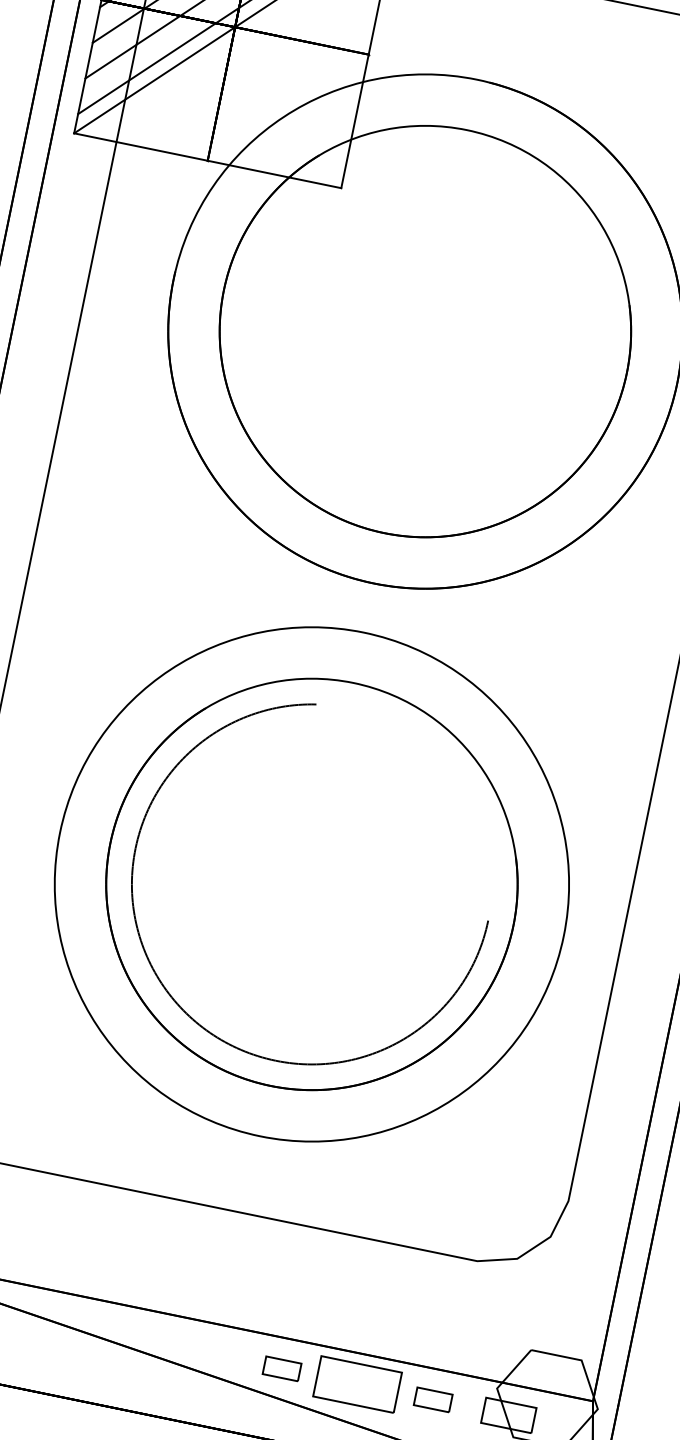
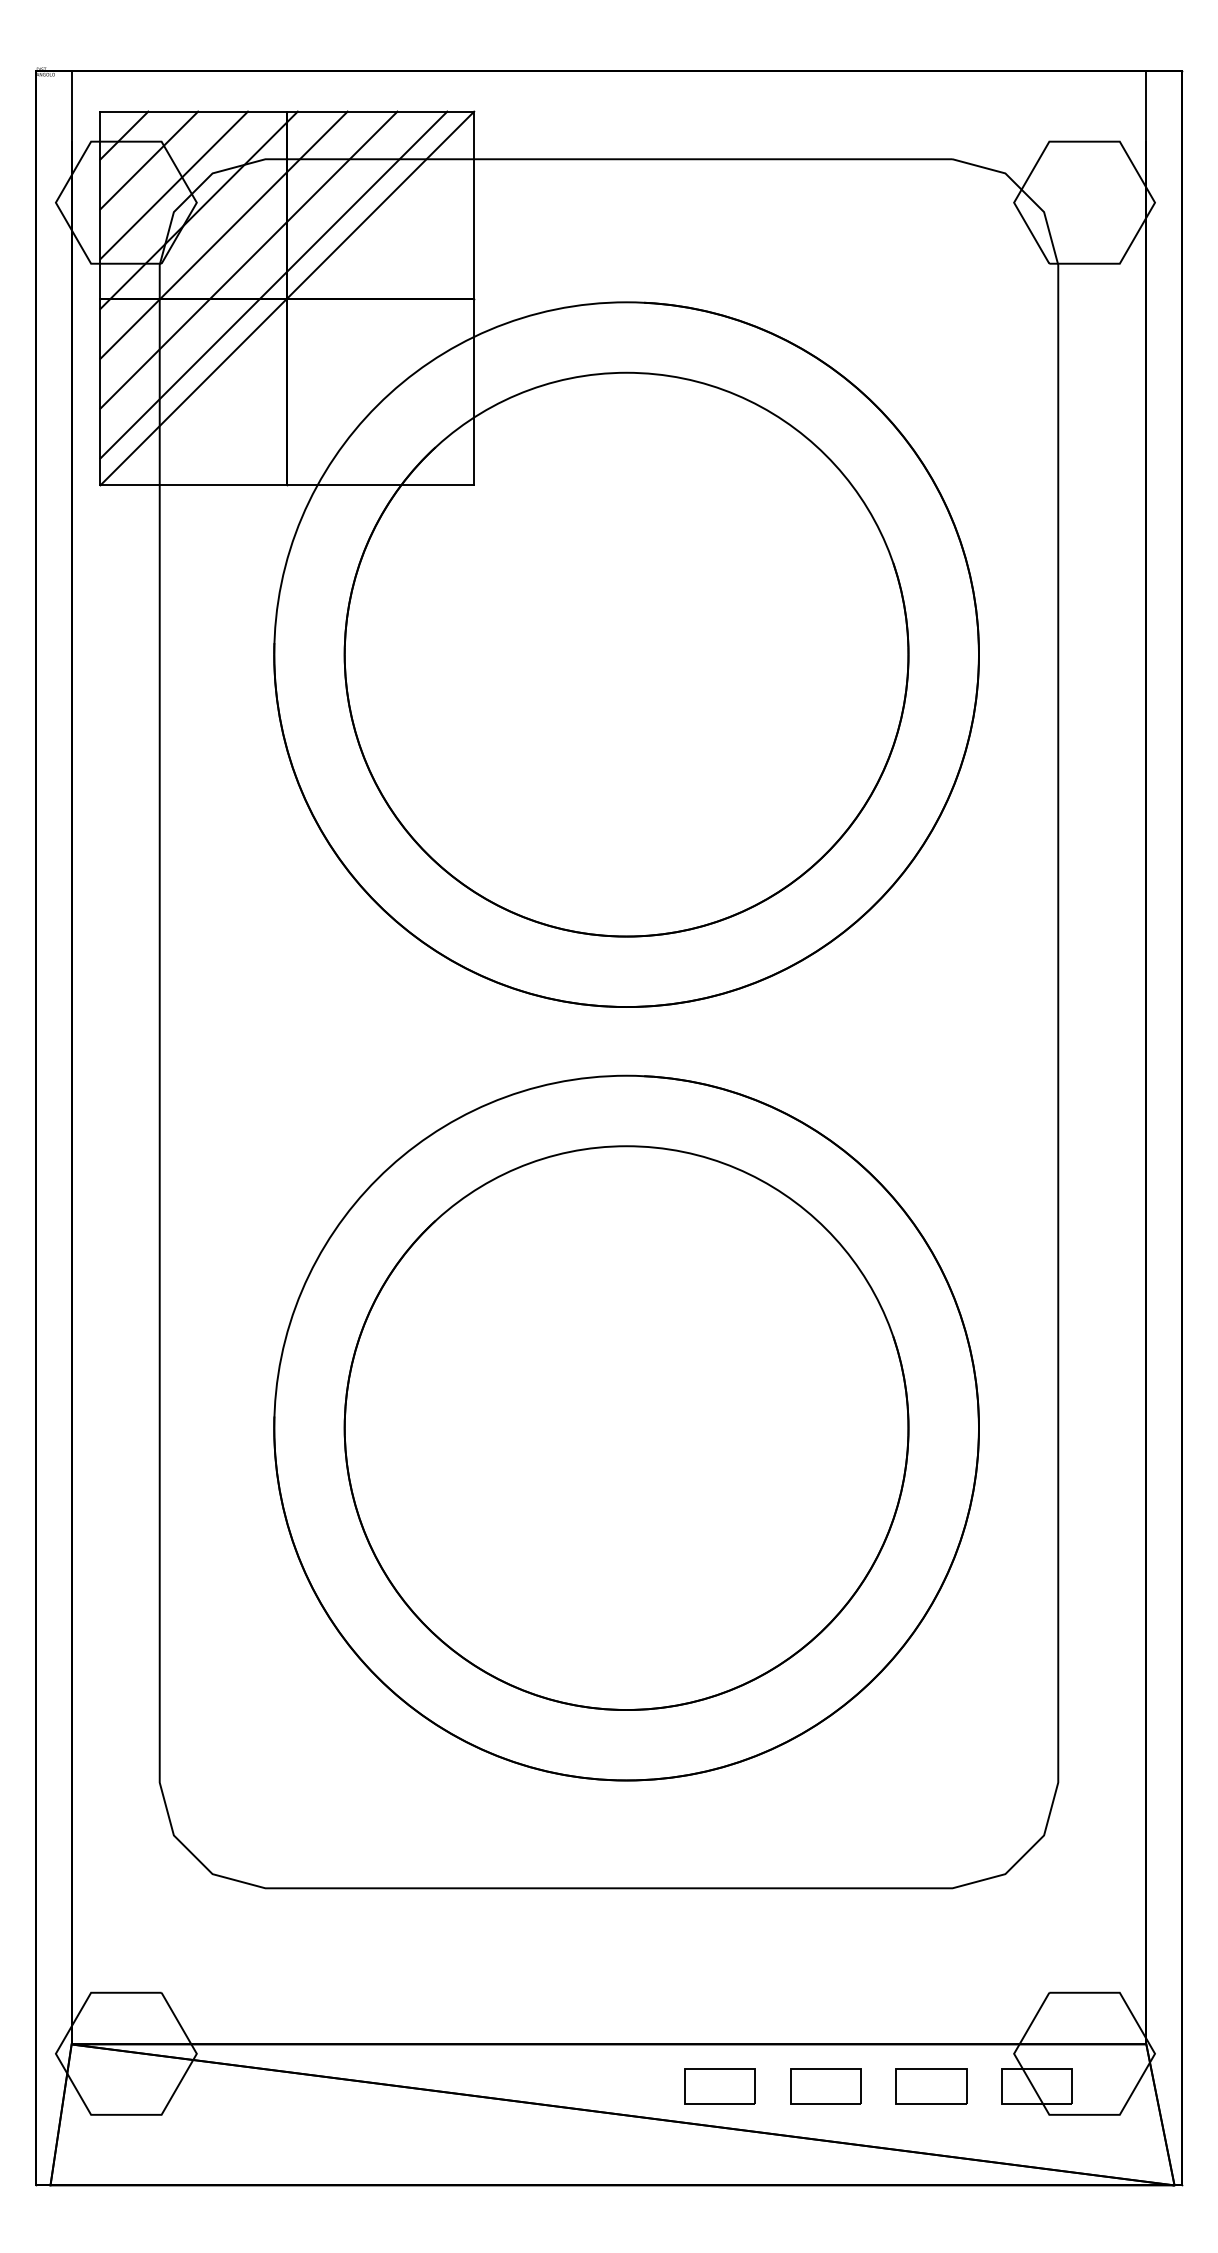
circle: (311, 883) -> (626, 1427), size x1.43
part: (281, 1368) -> (719, 2086), size x1.43
part: (357, 1384) -> (825, 2086), size x0.62
part: (433, 1399) -> (931, 2086), size x1.43

